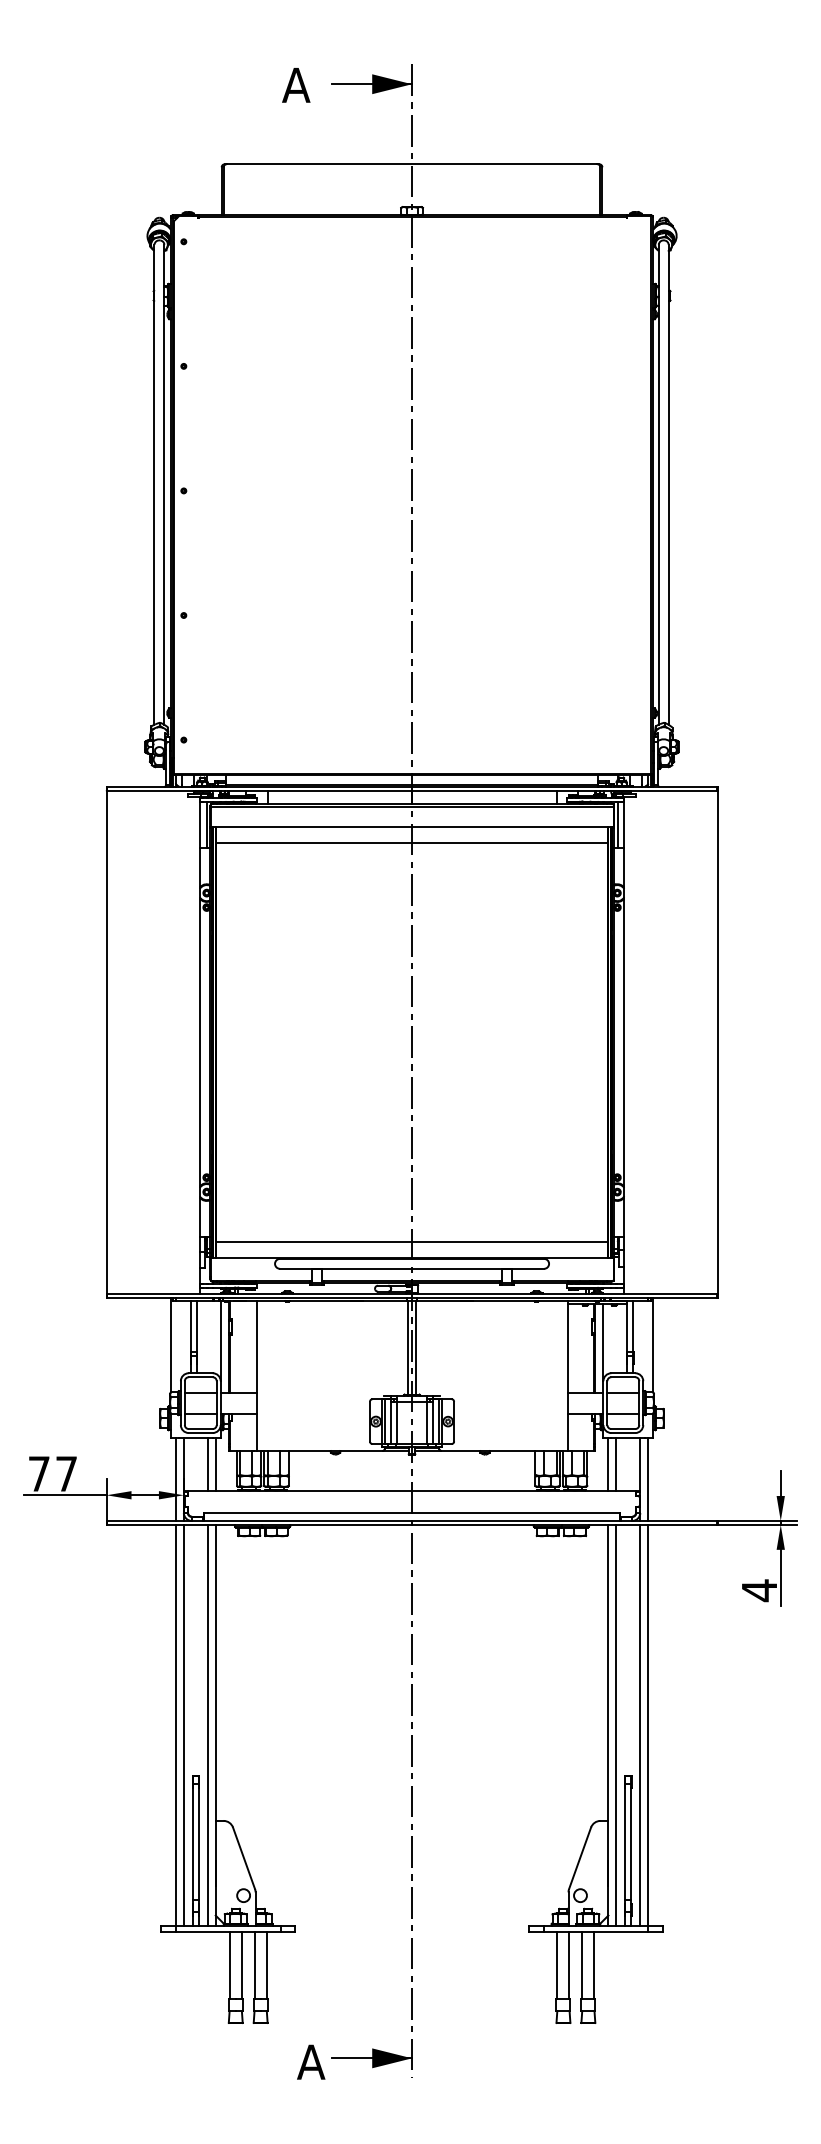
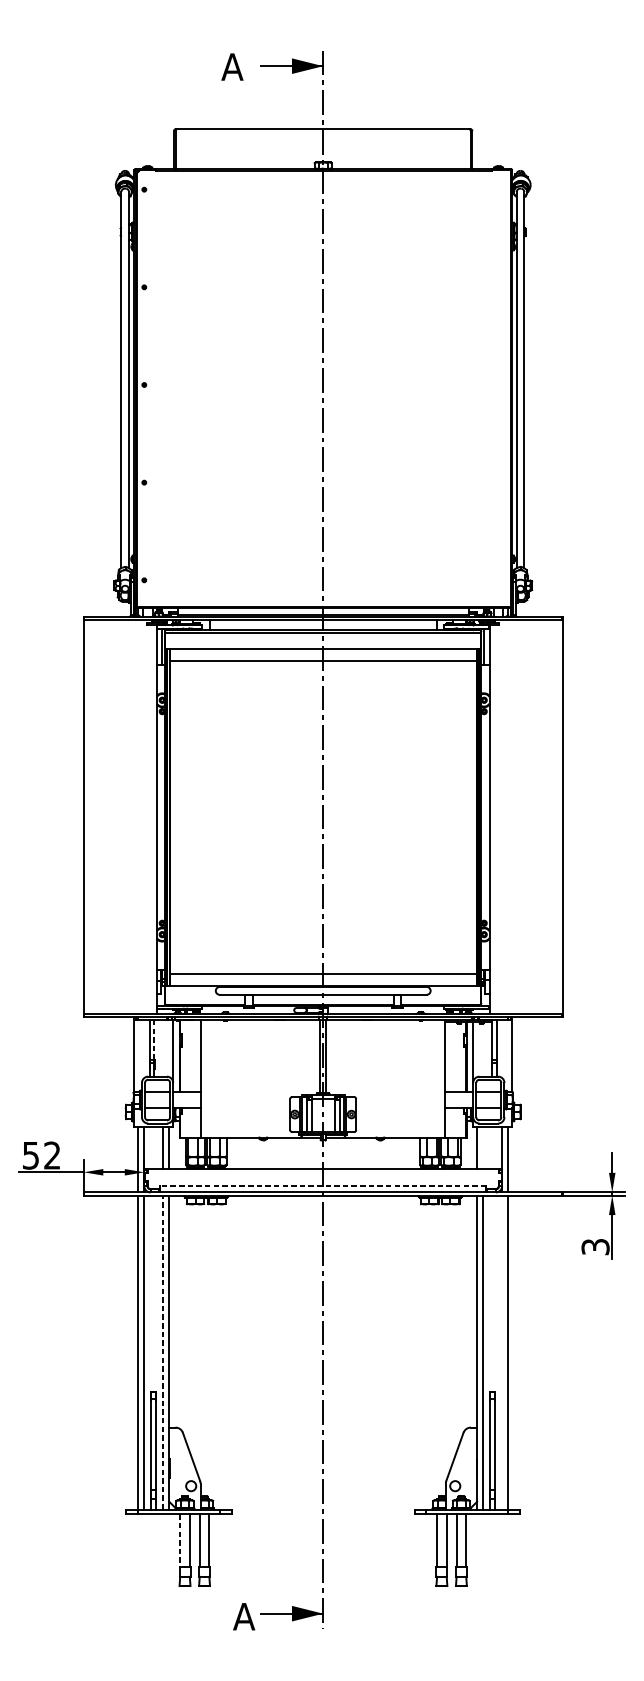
line: (196, 1326) -> (154, 1040), solid -> dashed
line: (616, 1464) -> (483, 1148), removed
text: (52, 1474) -> (41, 1156), 77 -> 52
line: (411, 1512) -> (322, 1185), solid -> dashed
text: (759, 1590) -> (595, 1246), 4 -> 3
line: (207, 1724) -> (162, 1351), solid -> dashed
line: (640, 1724) -> (502, 1351), removed
line: (229, 1965) -> (180, 1540), solid -> dashed

